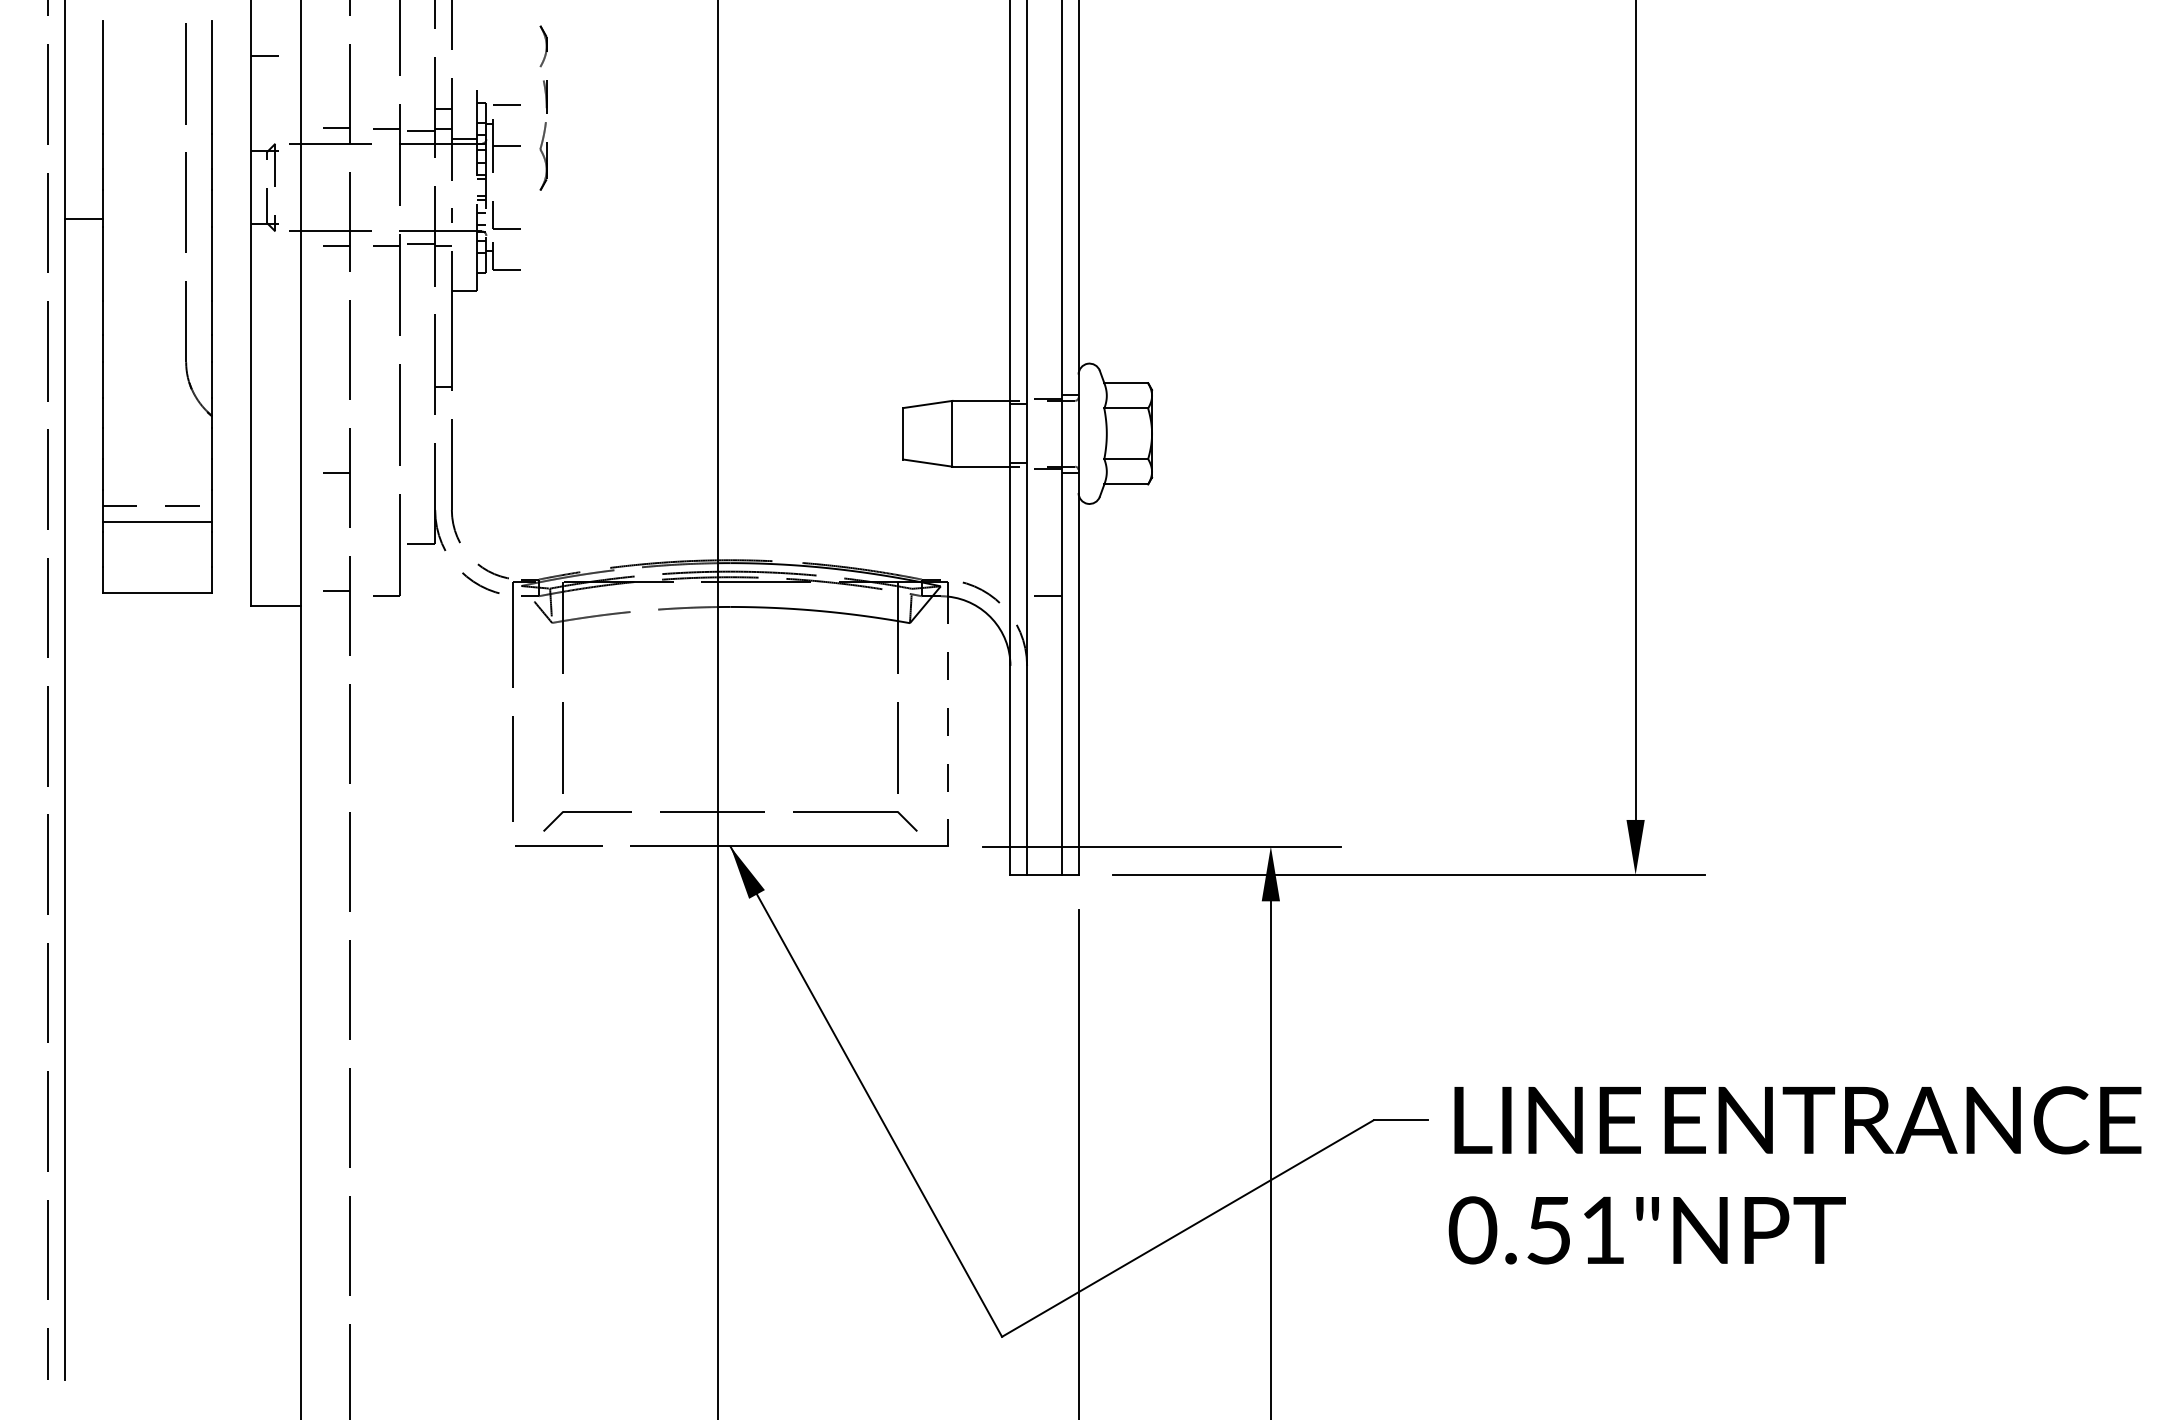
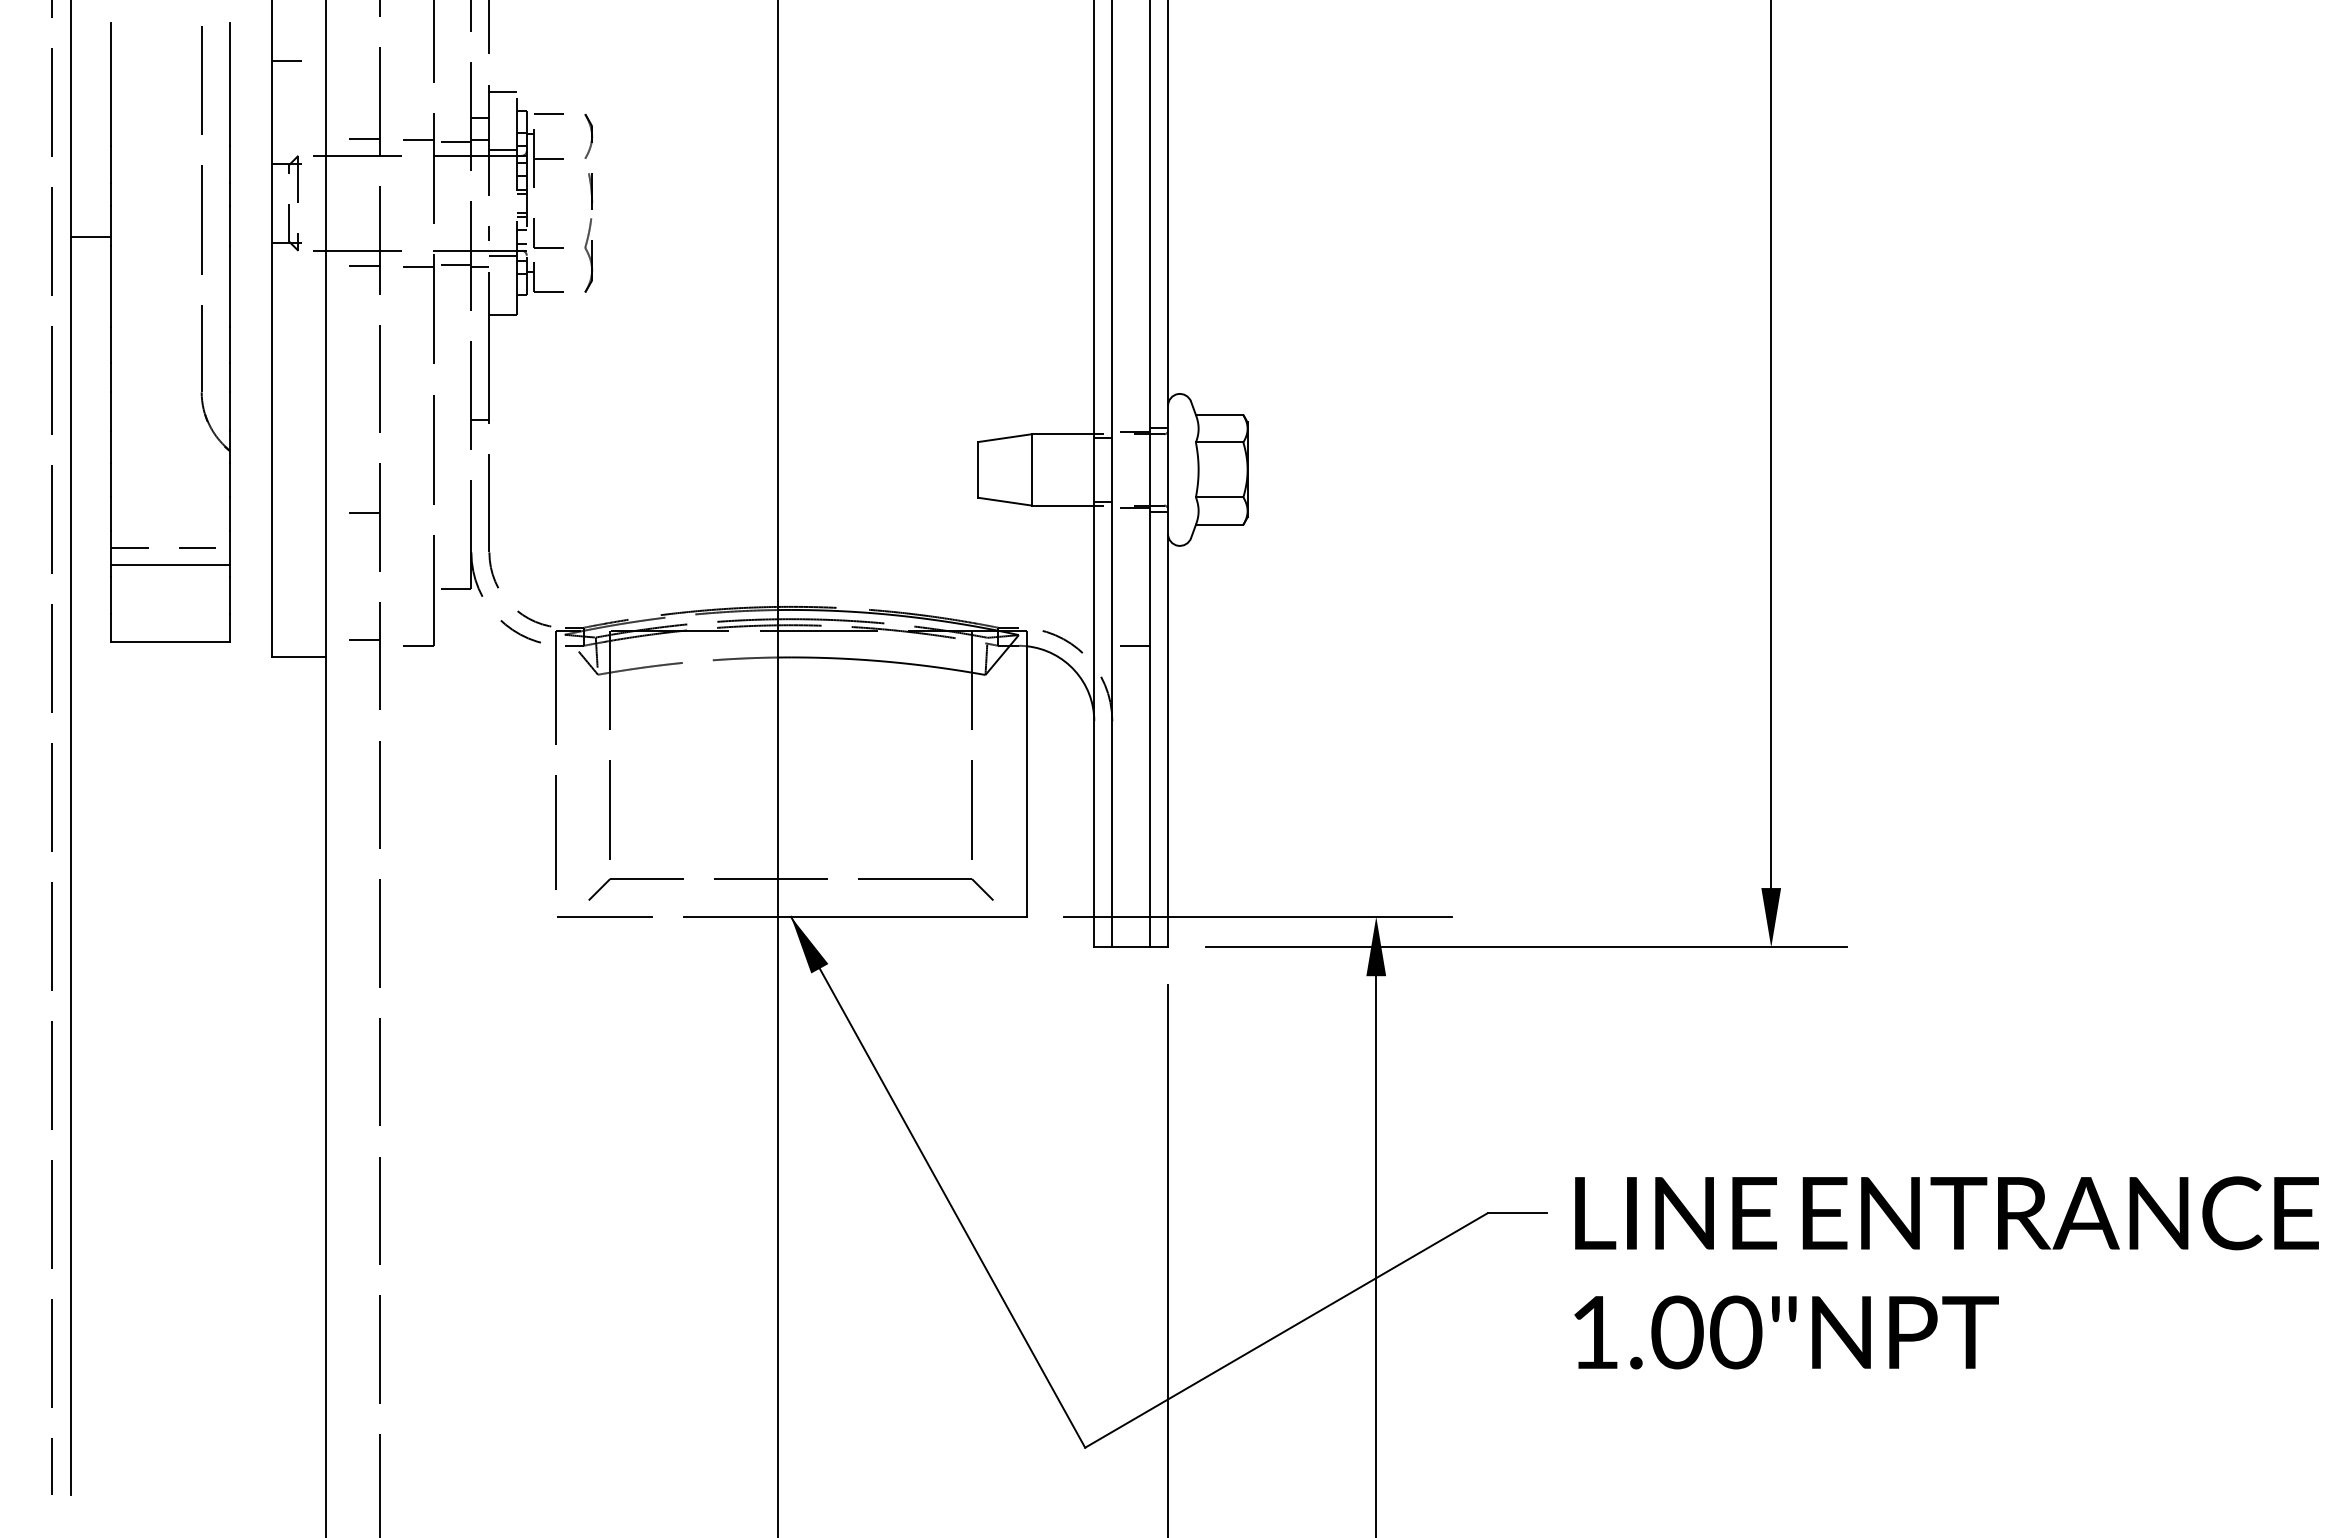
line: (463, 84) -> (502, 91), added
part: (543, 108) -> (588, 203), moved
line: (463, 236) -> (502, 256), added
line: (947, 722) -> (1026, 782), dashed -> solid
text: (1537, 1230) -> (1665, 1332), 0.51"NPT -> 1.00"NPT

